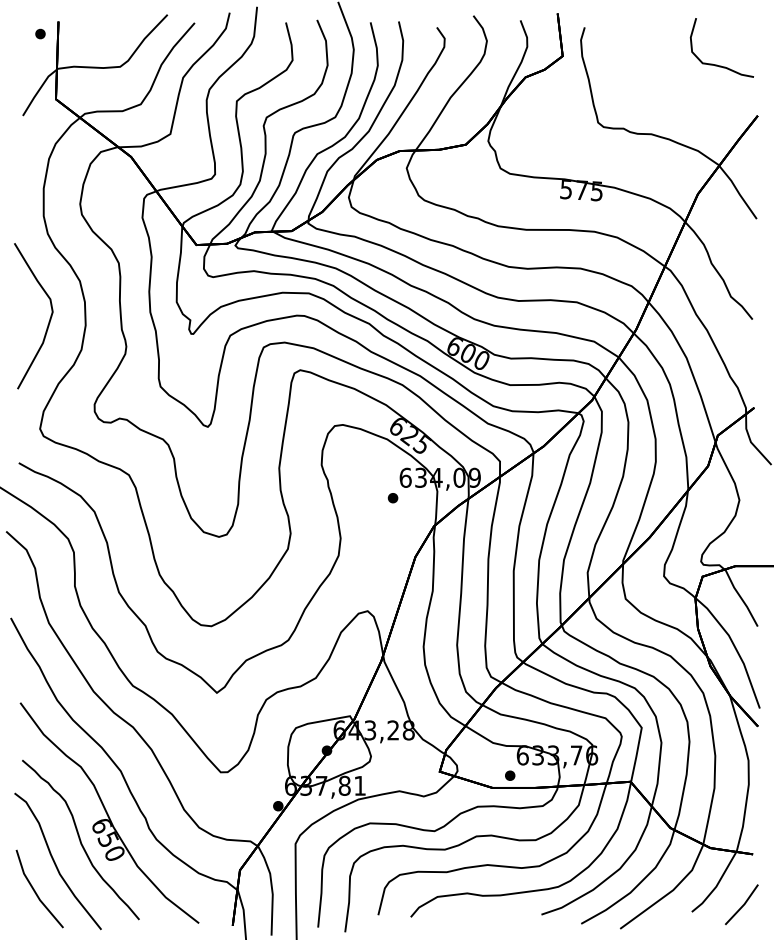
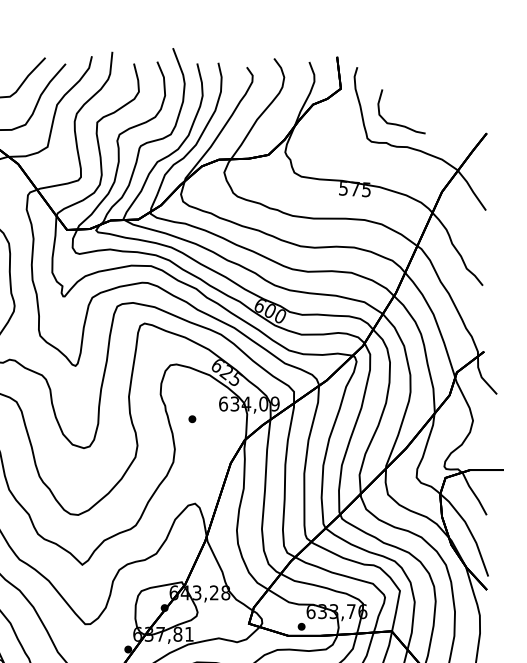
part: (717, 64) -> (398, 124), moved
part: (392, 498) -> (191, 419), moved

